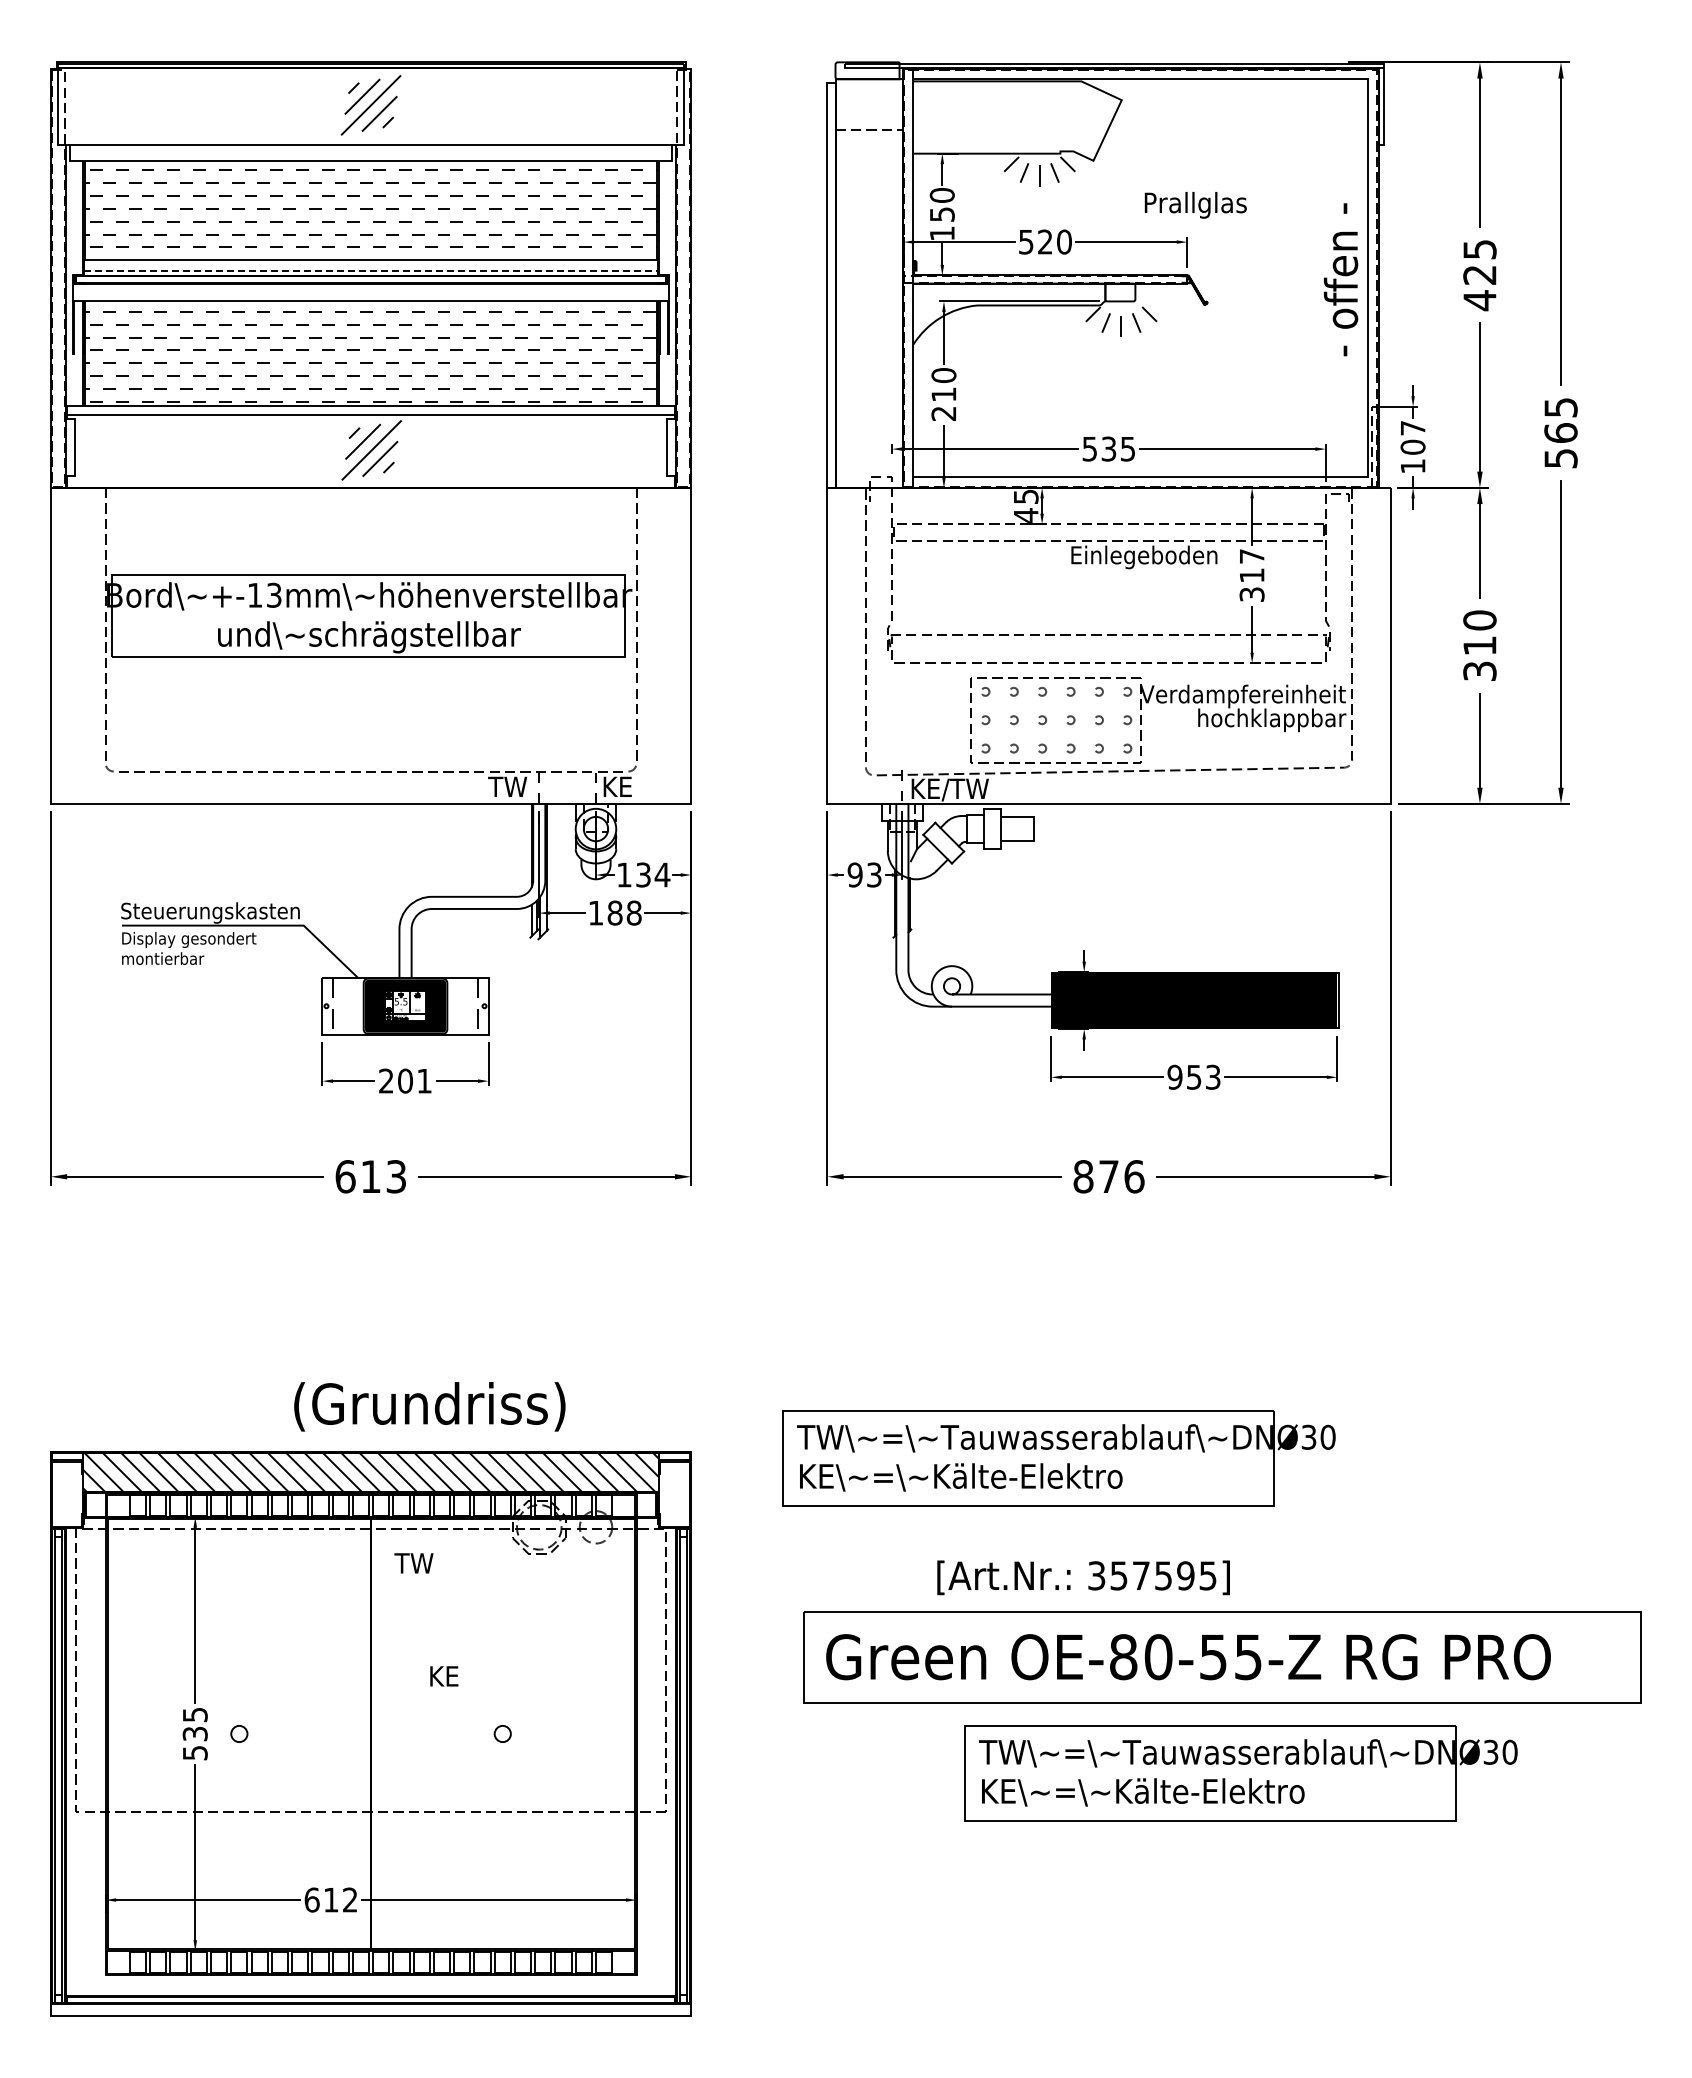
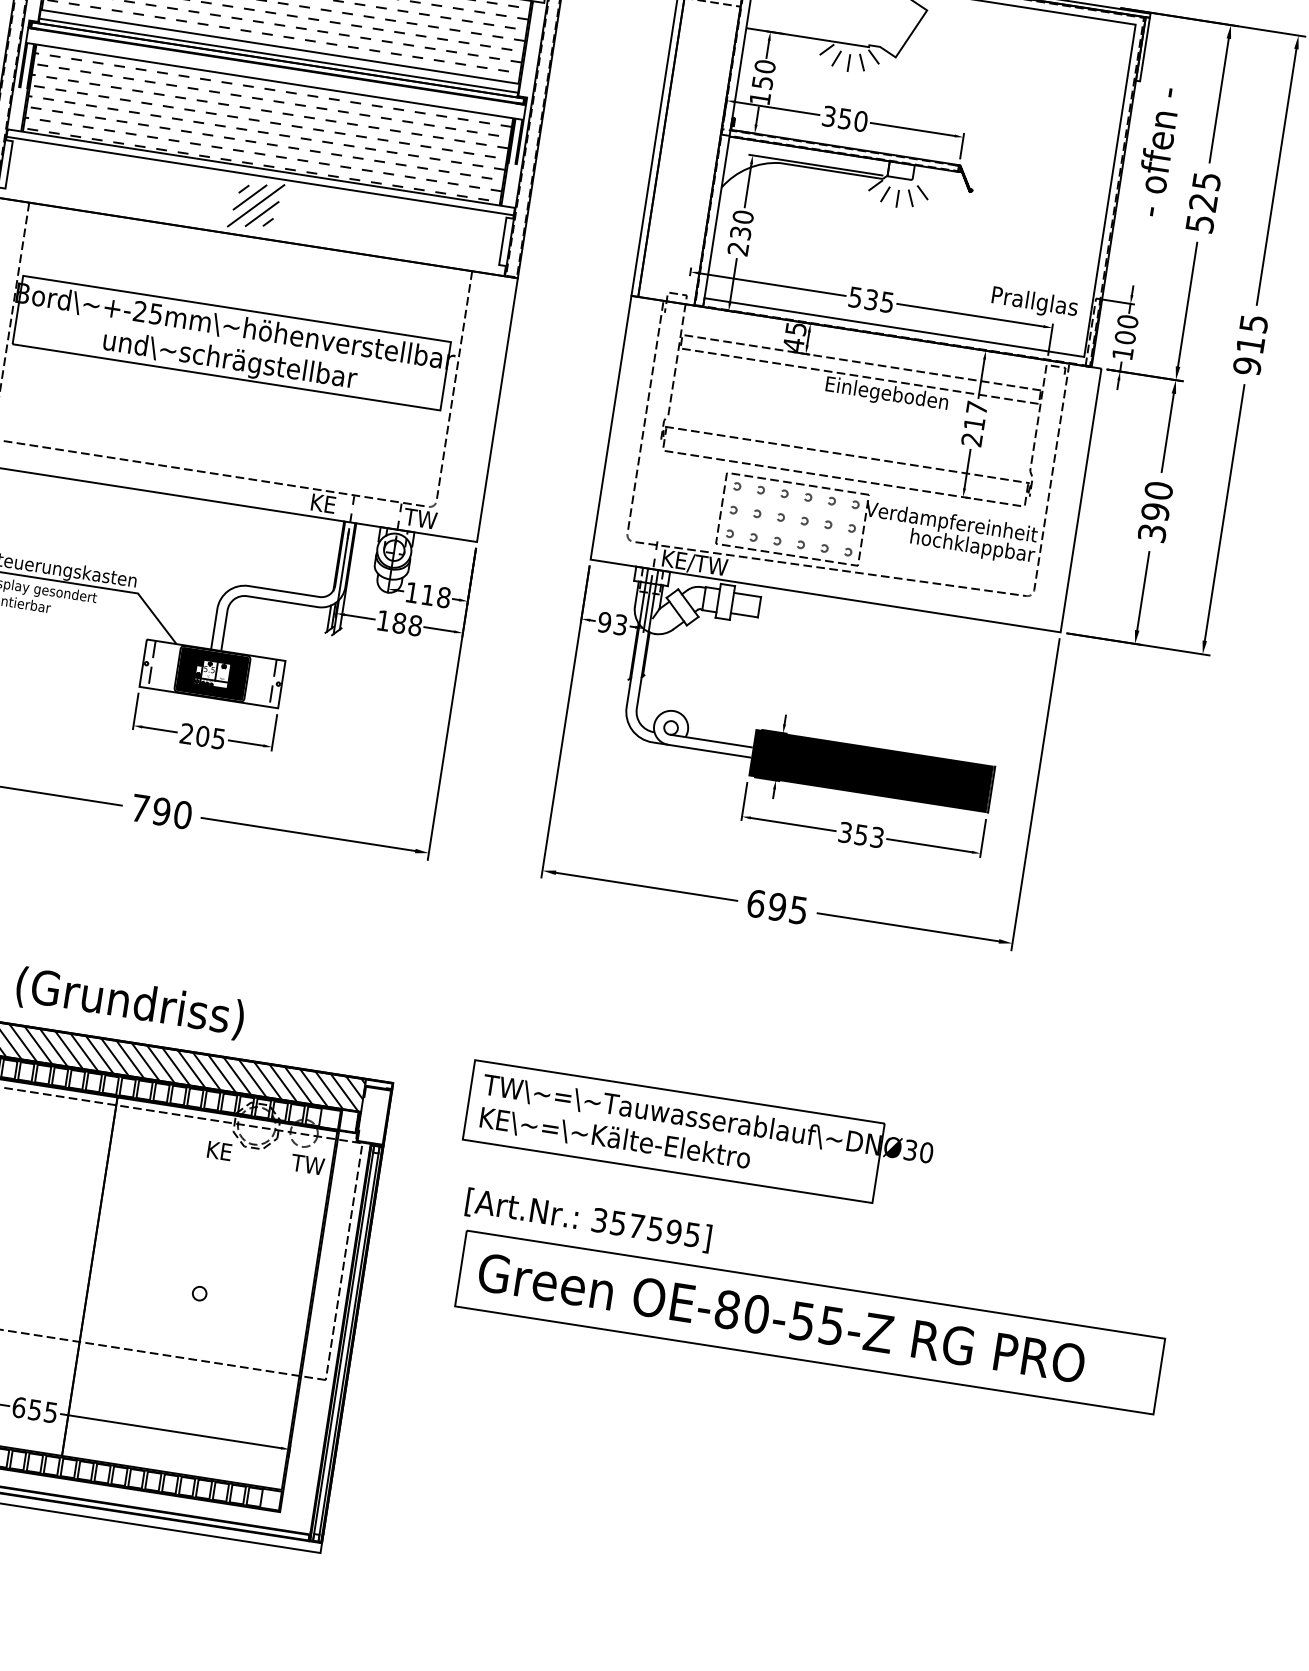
text: (1195, 205) -> (1034, 303), moved
text: (1035, 241) -> (836, 117), 520 -> 350
line: (371, 270) -> (279, 55), dashed -> solid
text: (1341, 279) -> (1157, 151), moved
text: (1479, 300) -> (1199, 223), 425 -> 525
text: (943, 394) -> (740, 232), 210 -> 230
text: (1412, 427) -> (1127, 321), 107 -> 100
text: (1560, 445) -> (1248, 355), 565 -> 915
text: (264, 594) -> (148, 312), +-13mm -> +-25mm
text: (1251, 594) -> (971, 439), 317 -> 217
text: (1479, 645) -> (1155, 511), 310 -> 390
text: (507, 786) -> (325, 503), TW -> KE
text: (620, 786) -> (420, 518), KE -> TW
text: (653, 874) -> (436, 596), 134 -> 118
text: (1174, 1076) -> (845, 831), 953 -> 353
text: (424, 1081) -> (218, 739), 201 -> 205
text: (370, 1176) -> (161, 811), 613 -> 790
text: (1108, 1176) -> (777, 906), 876 -> 695
text: (429, 1406) -> (129, 1003), moved
text: (413, 1563) -> (307, 1164), moved
text: (1083, 1577) -> (588, 1220), moved
text: (444, 1676) -> (219, 1151), moved
part: (1240, 1773) -> (810, 1421), removed
text: (340, 1899) -> (42, 1410), 612 -> 655

